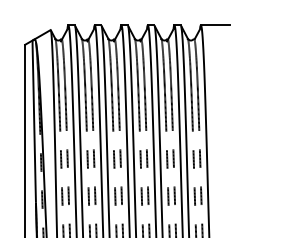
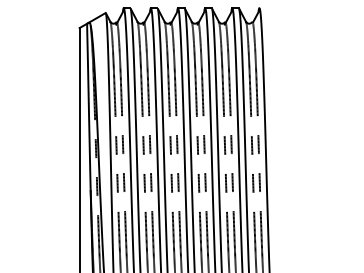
line: (214, 25) -> (273, 8), removed

